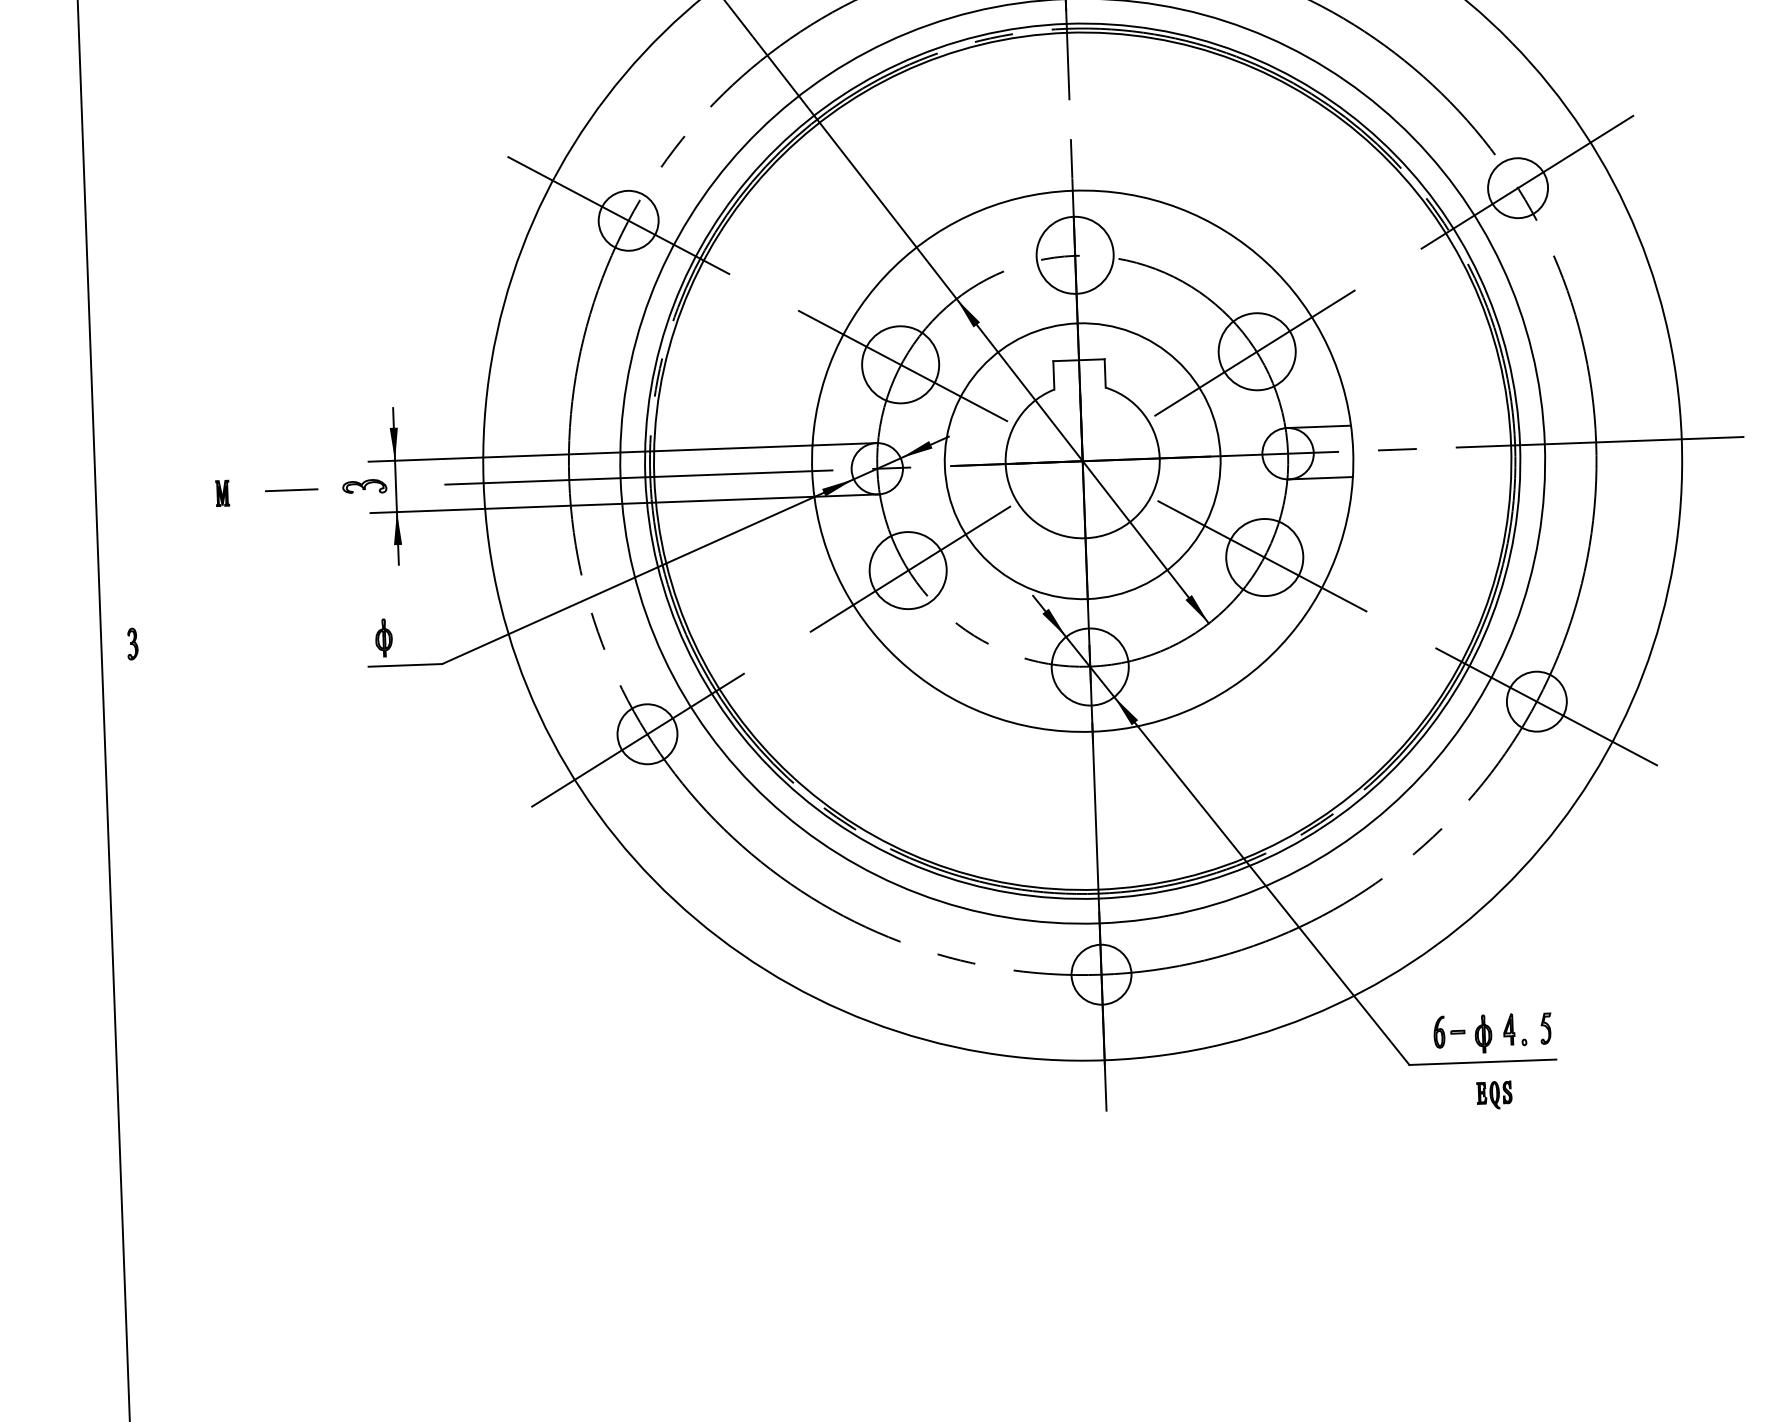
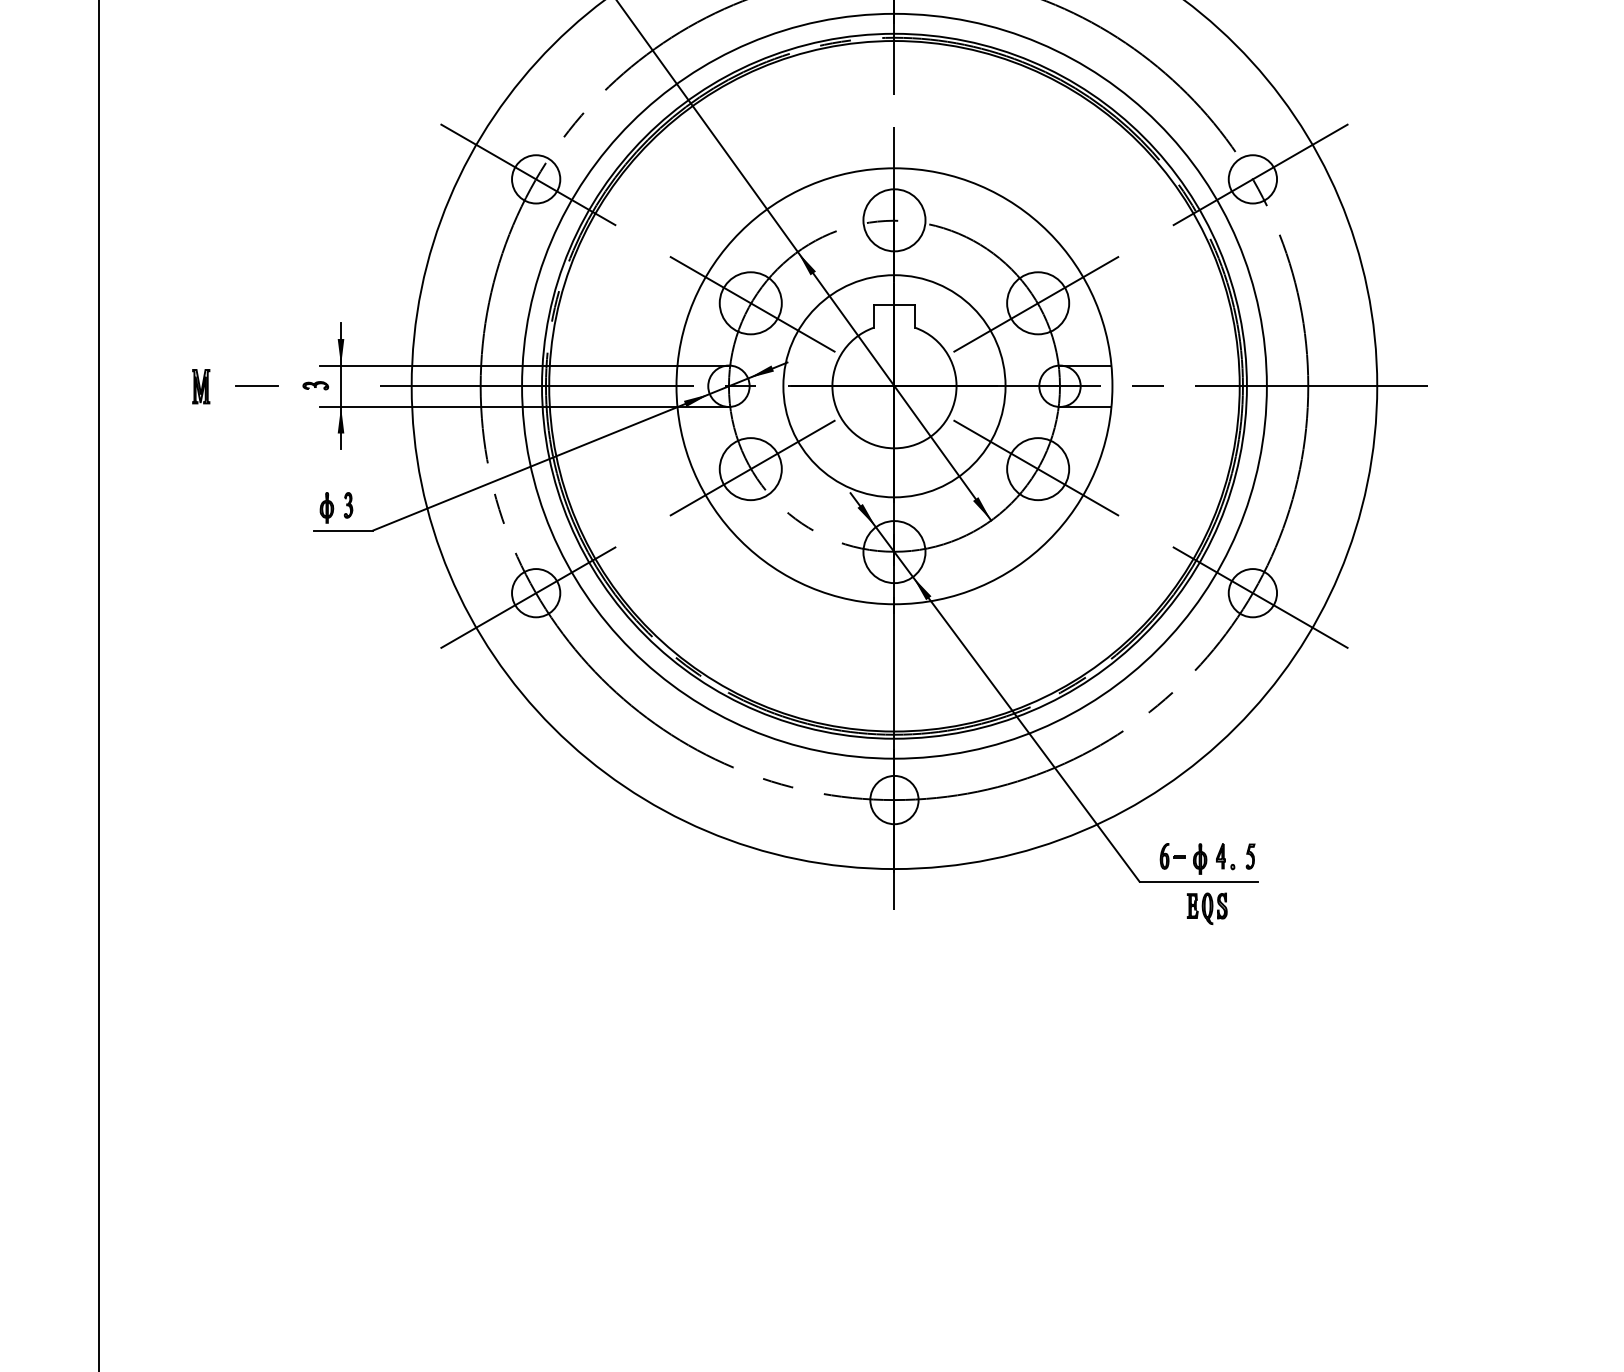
part: (364, 486) -> (315, 385), size x0.71
part: (222, 493) -> (201, 386), size x1.67
part: (132, 644) -> (348, 505), moved
part: (1493, 1095) -> (1206, 908), size x1.43

